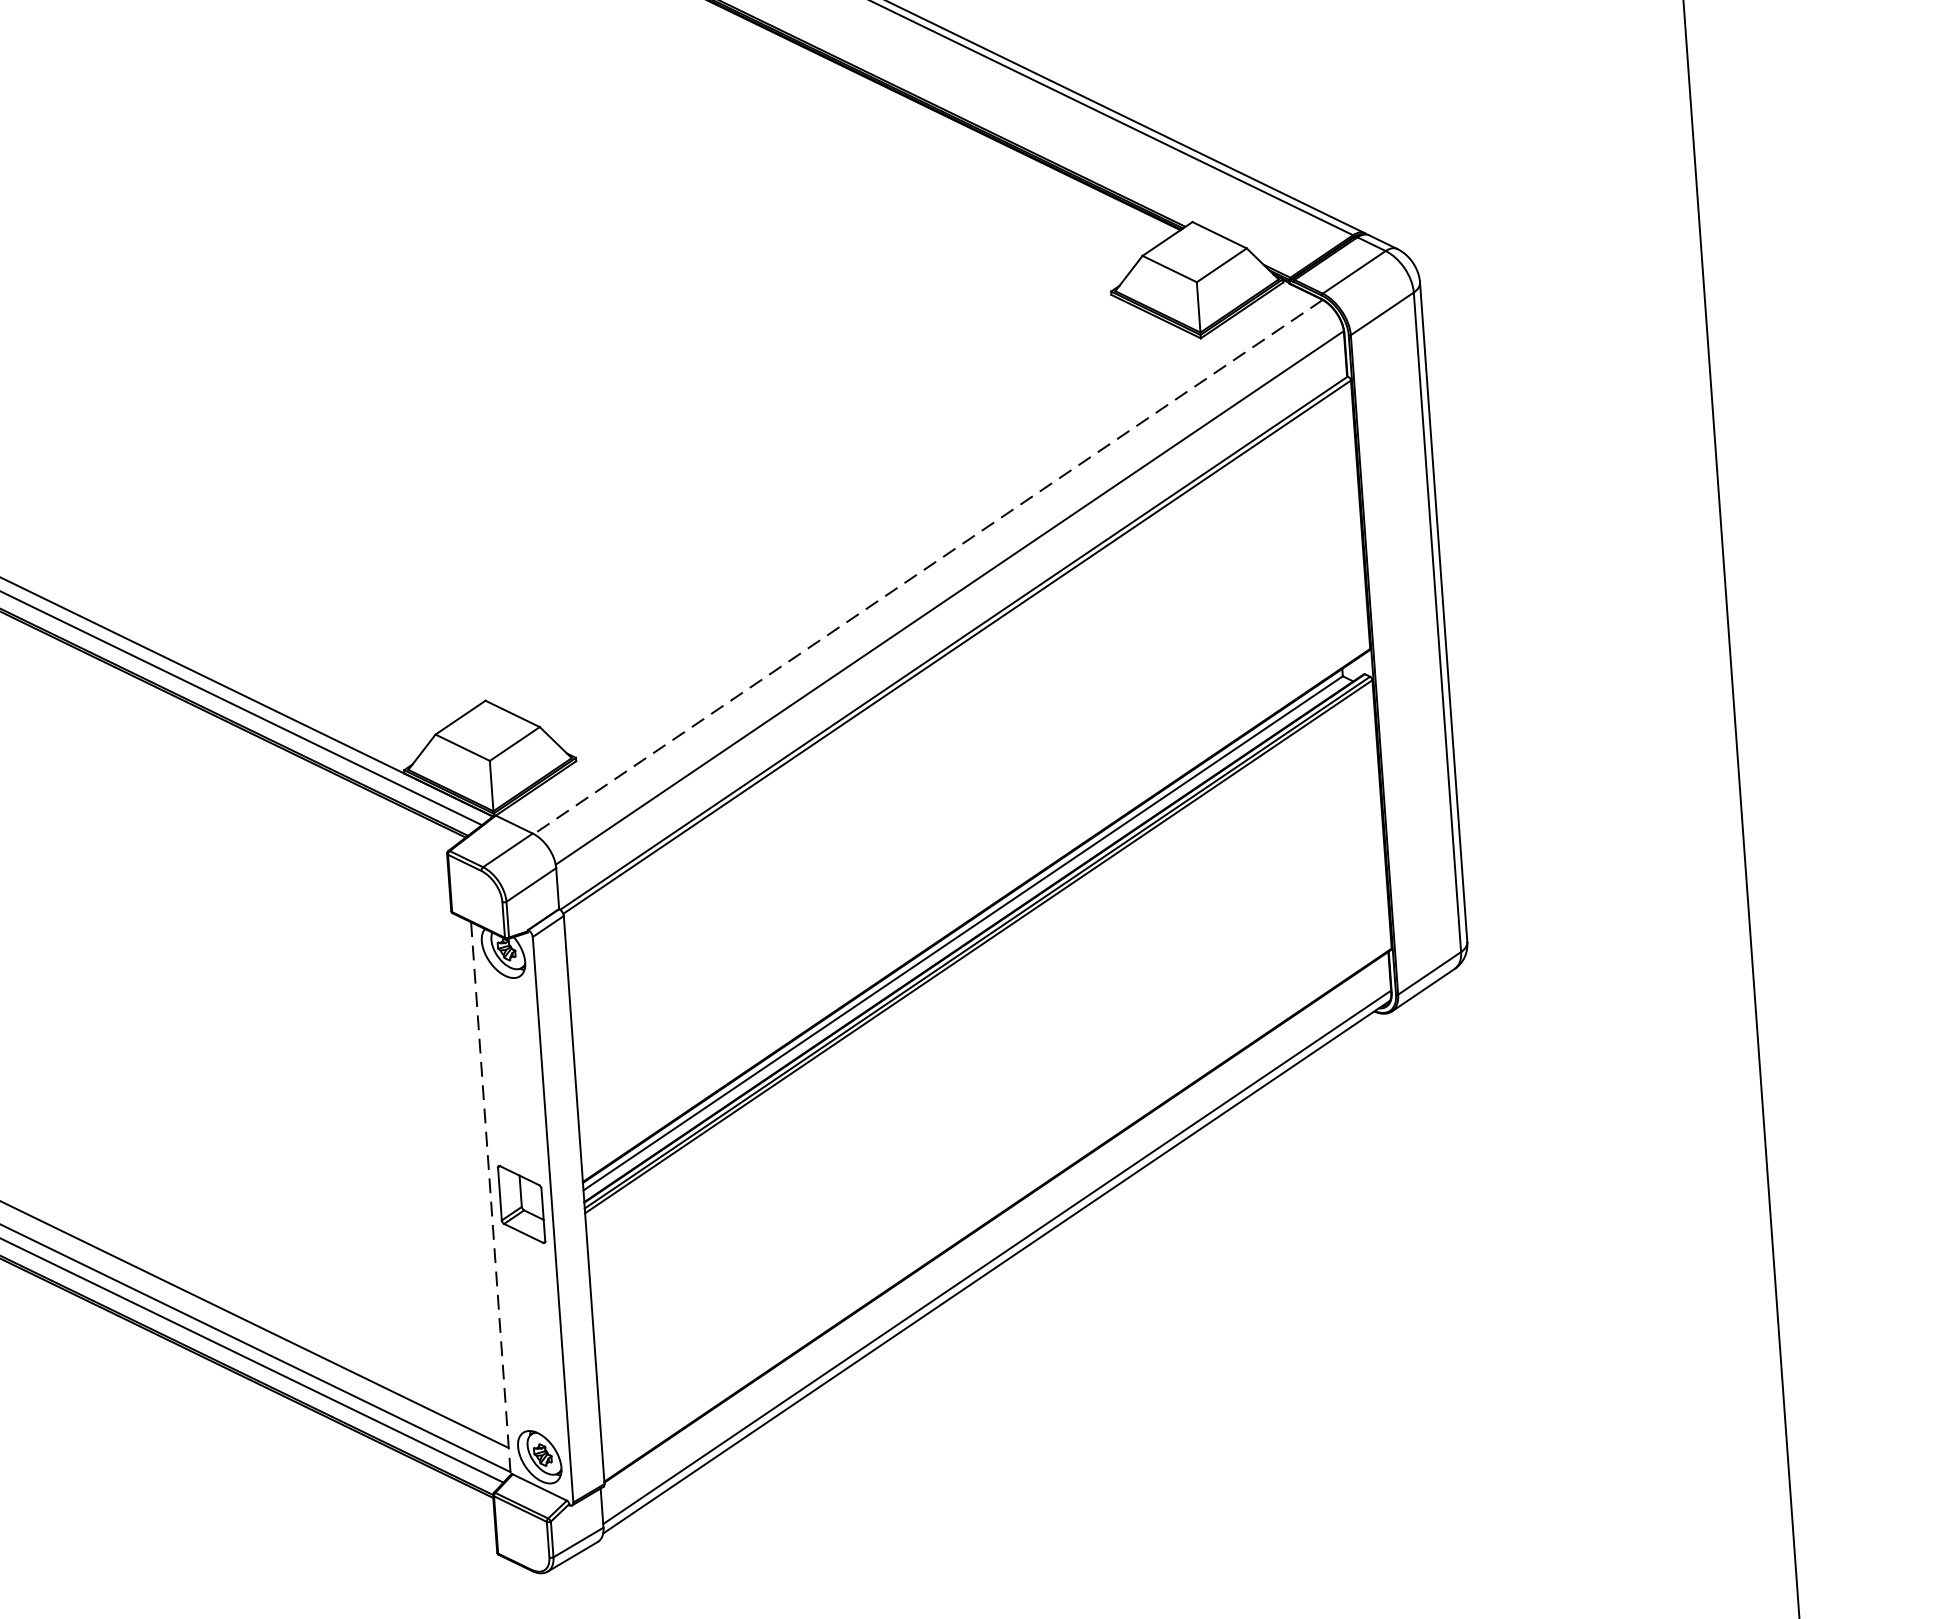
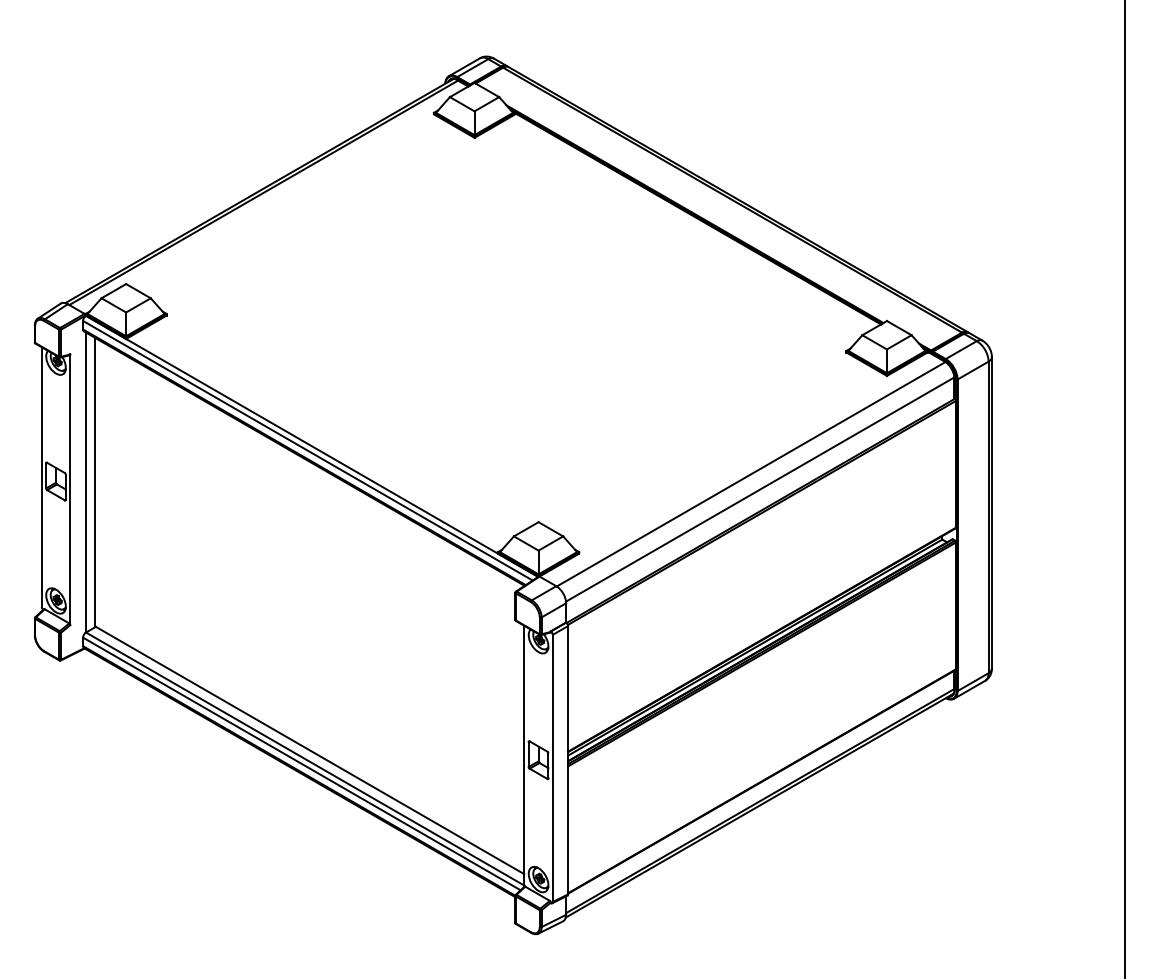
line: (926, 567) -> (750, 474), dashed -> solid
line: (491, 1198) -> (524, 756), dashed -> solid

